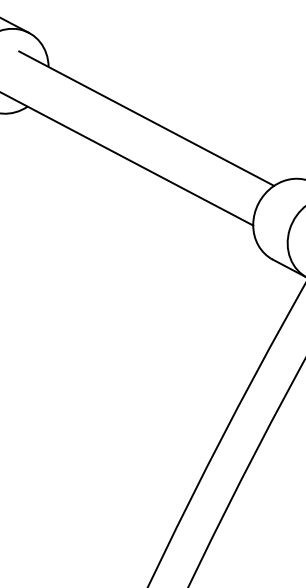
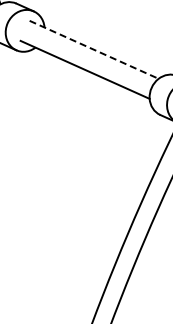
line: (147, 118) -> (94, 49), solid -> dashed

